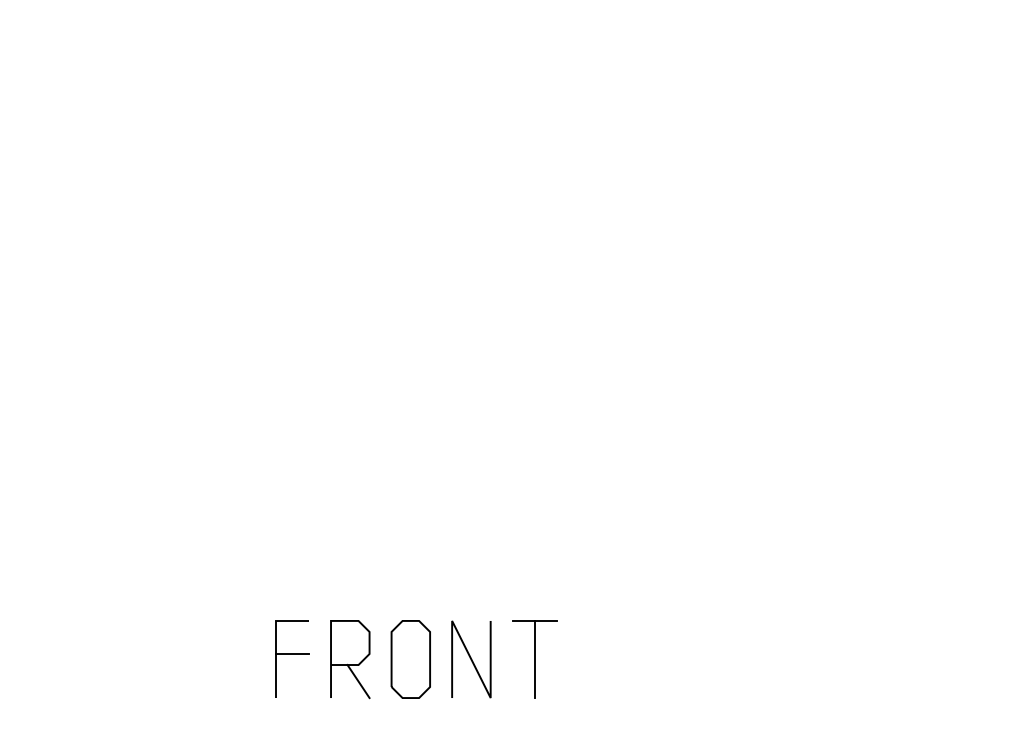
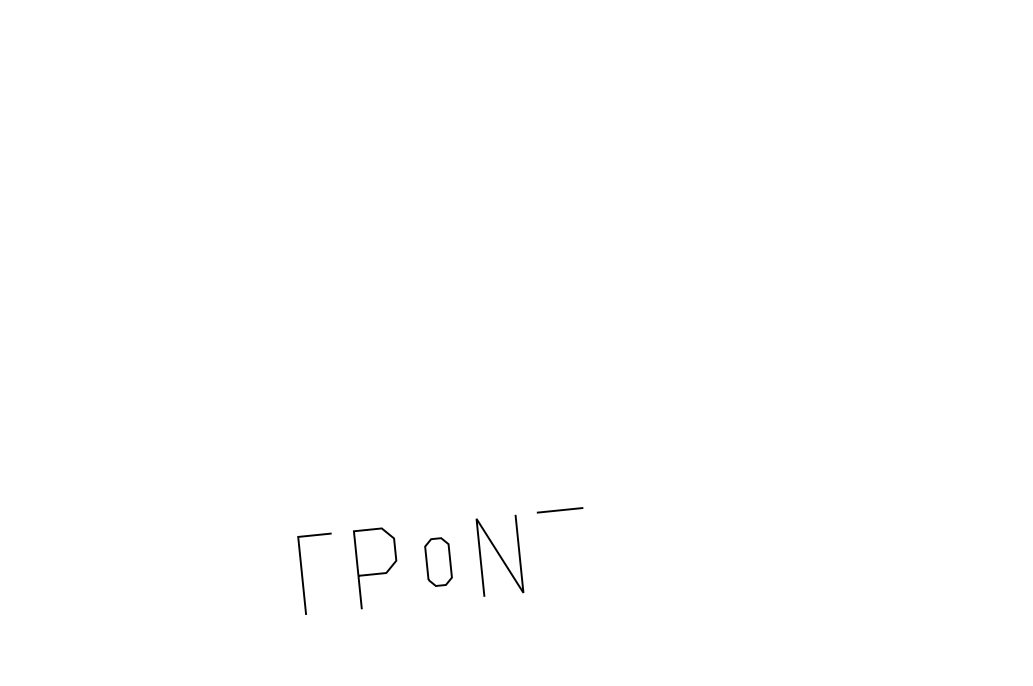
line: (291, 653) -> (317, 568), removed
part: (410, 659) -> (438, 562), size x0.6
line: (534, 659) -> (563, 549), removed
line: (358, 681) -> (387, 589), removed

